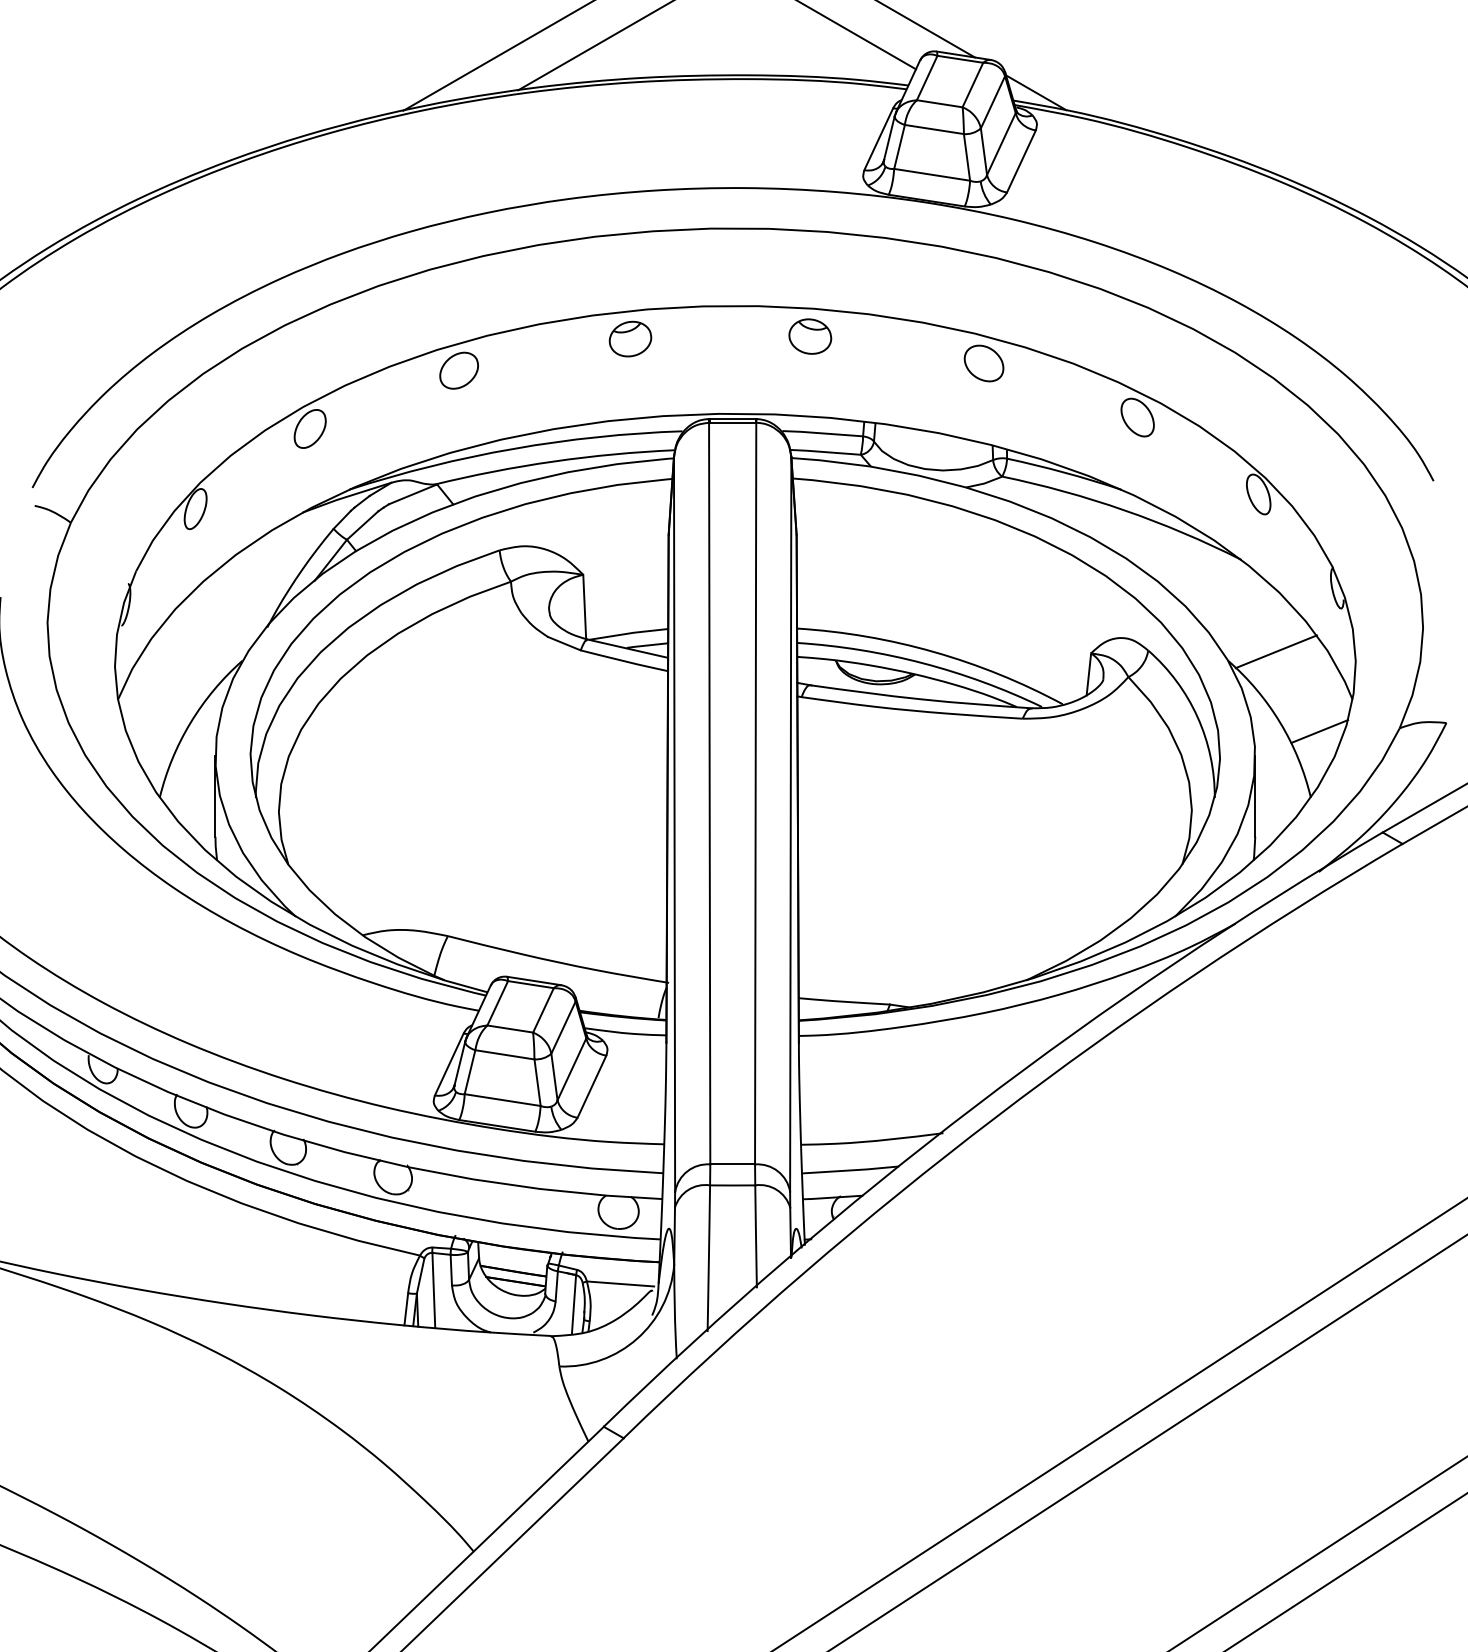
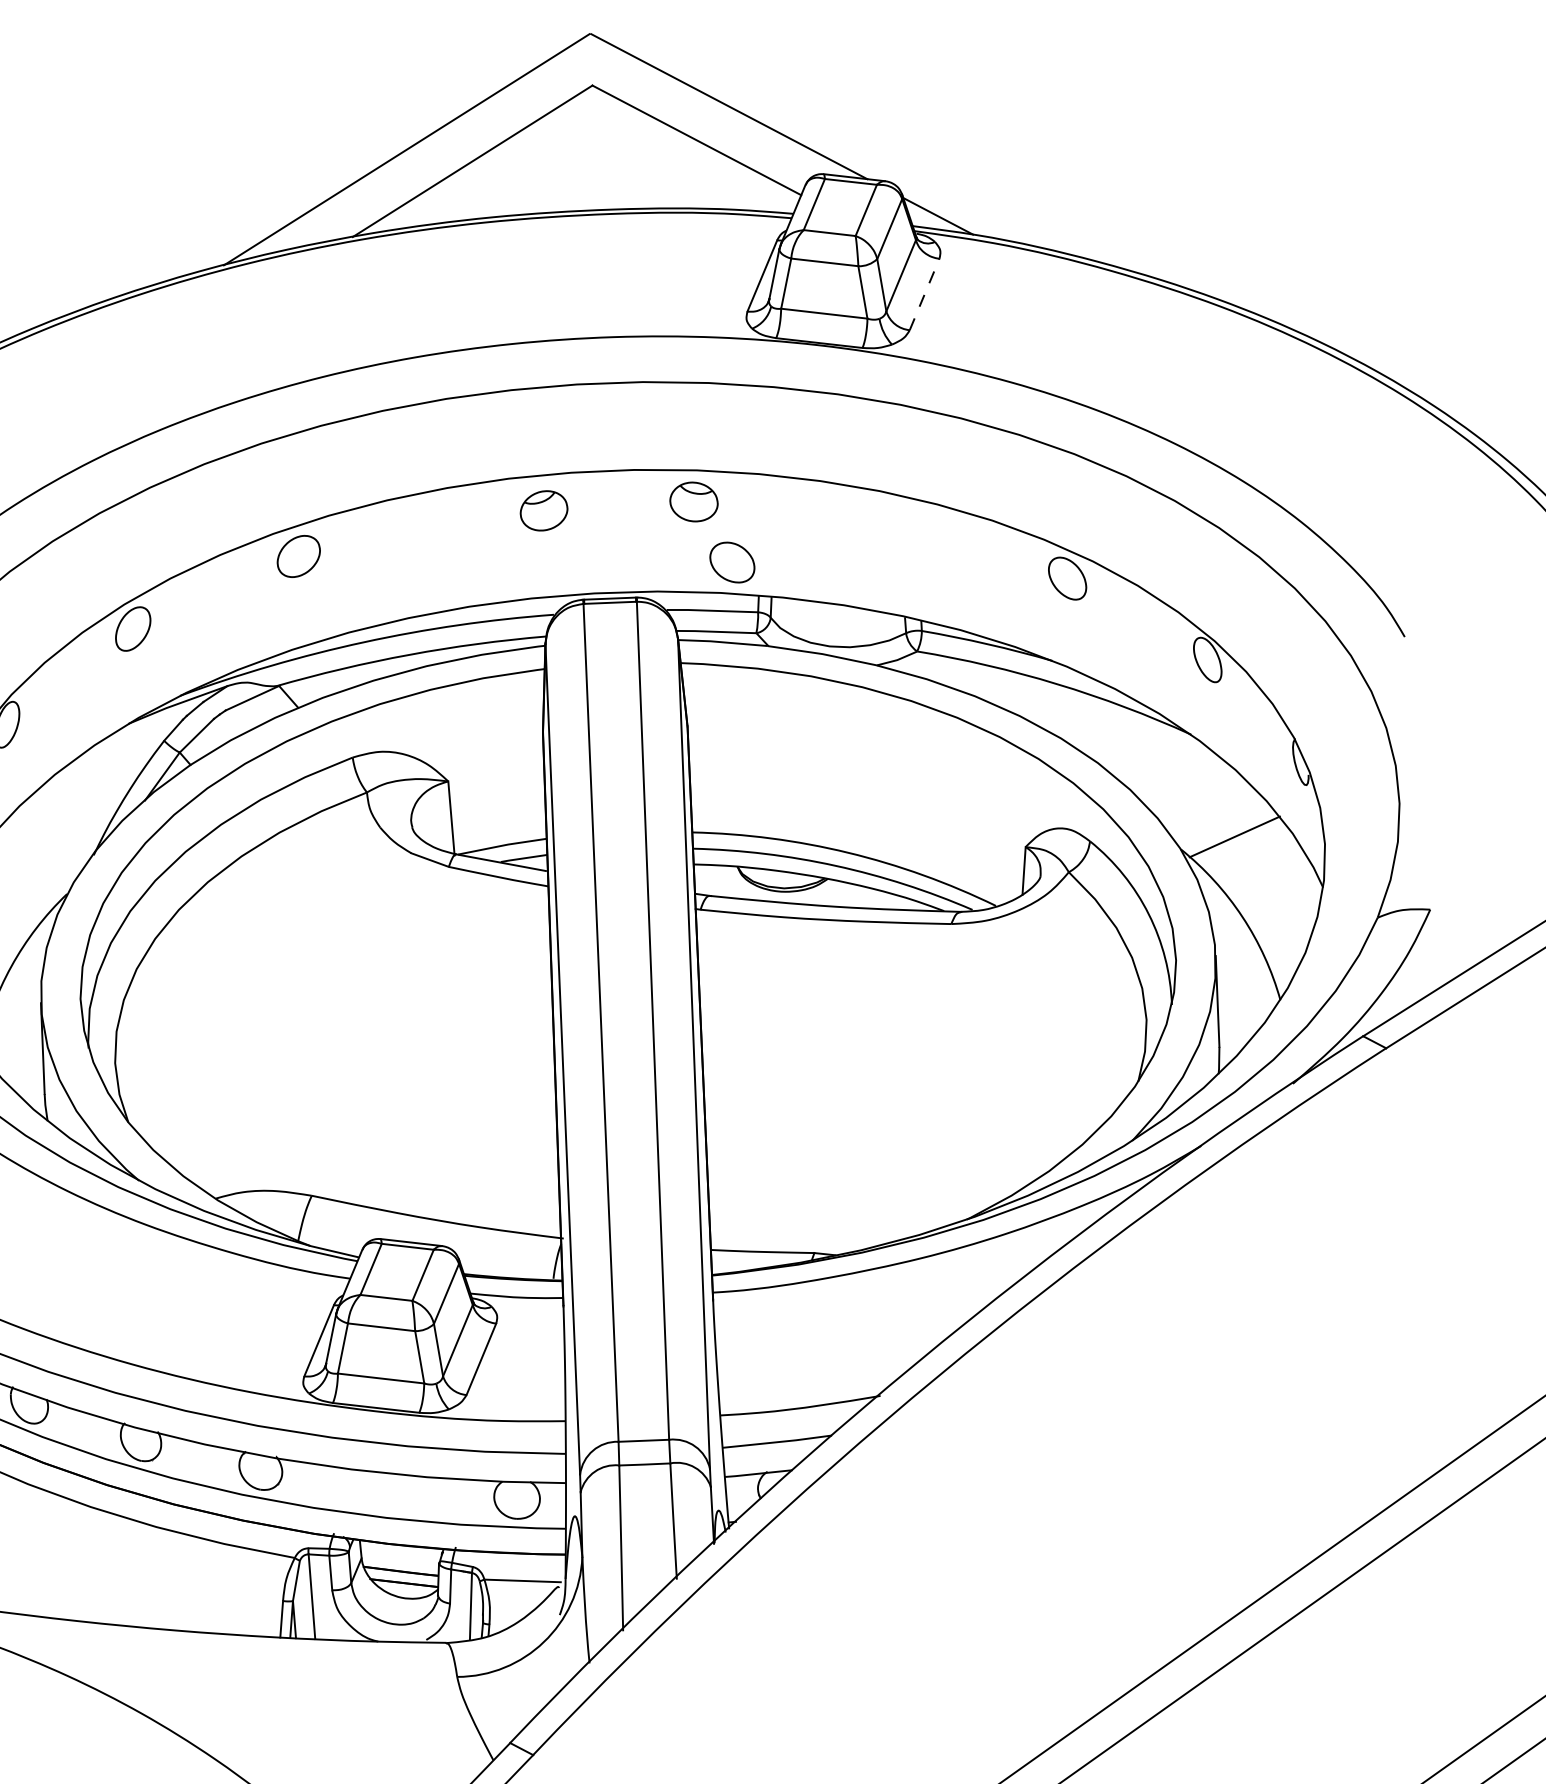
line: (1021, 161) -> (924, 294), solid -> dashed
part: (630, 338) -> (544, 510), moved
part: (983, 363) -> (731, 562), moved
line: (1319, 731) -> (1287, 925), removed

